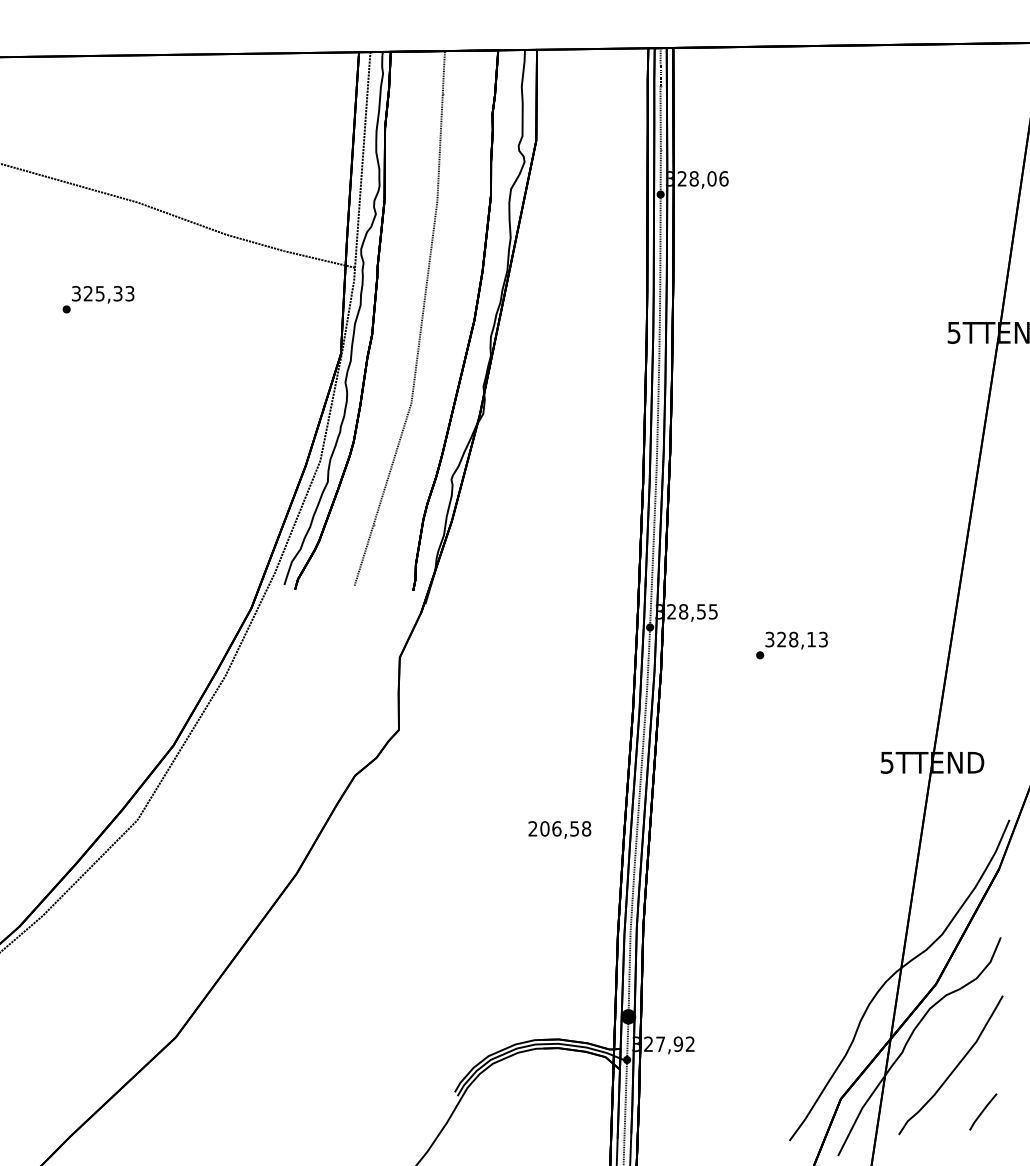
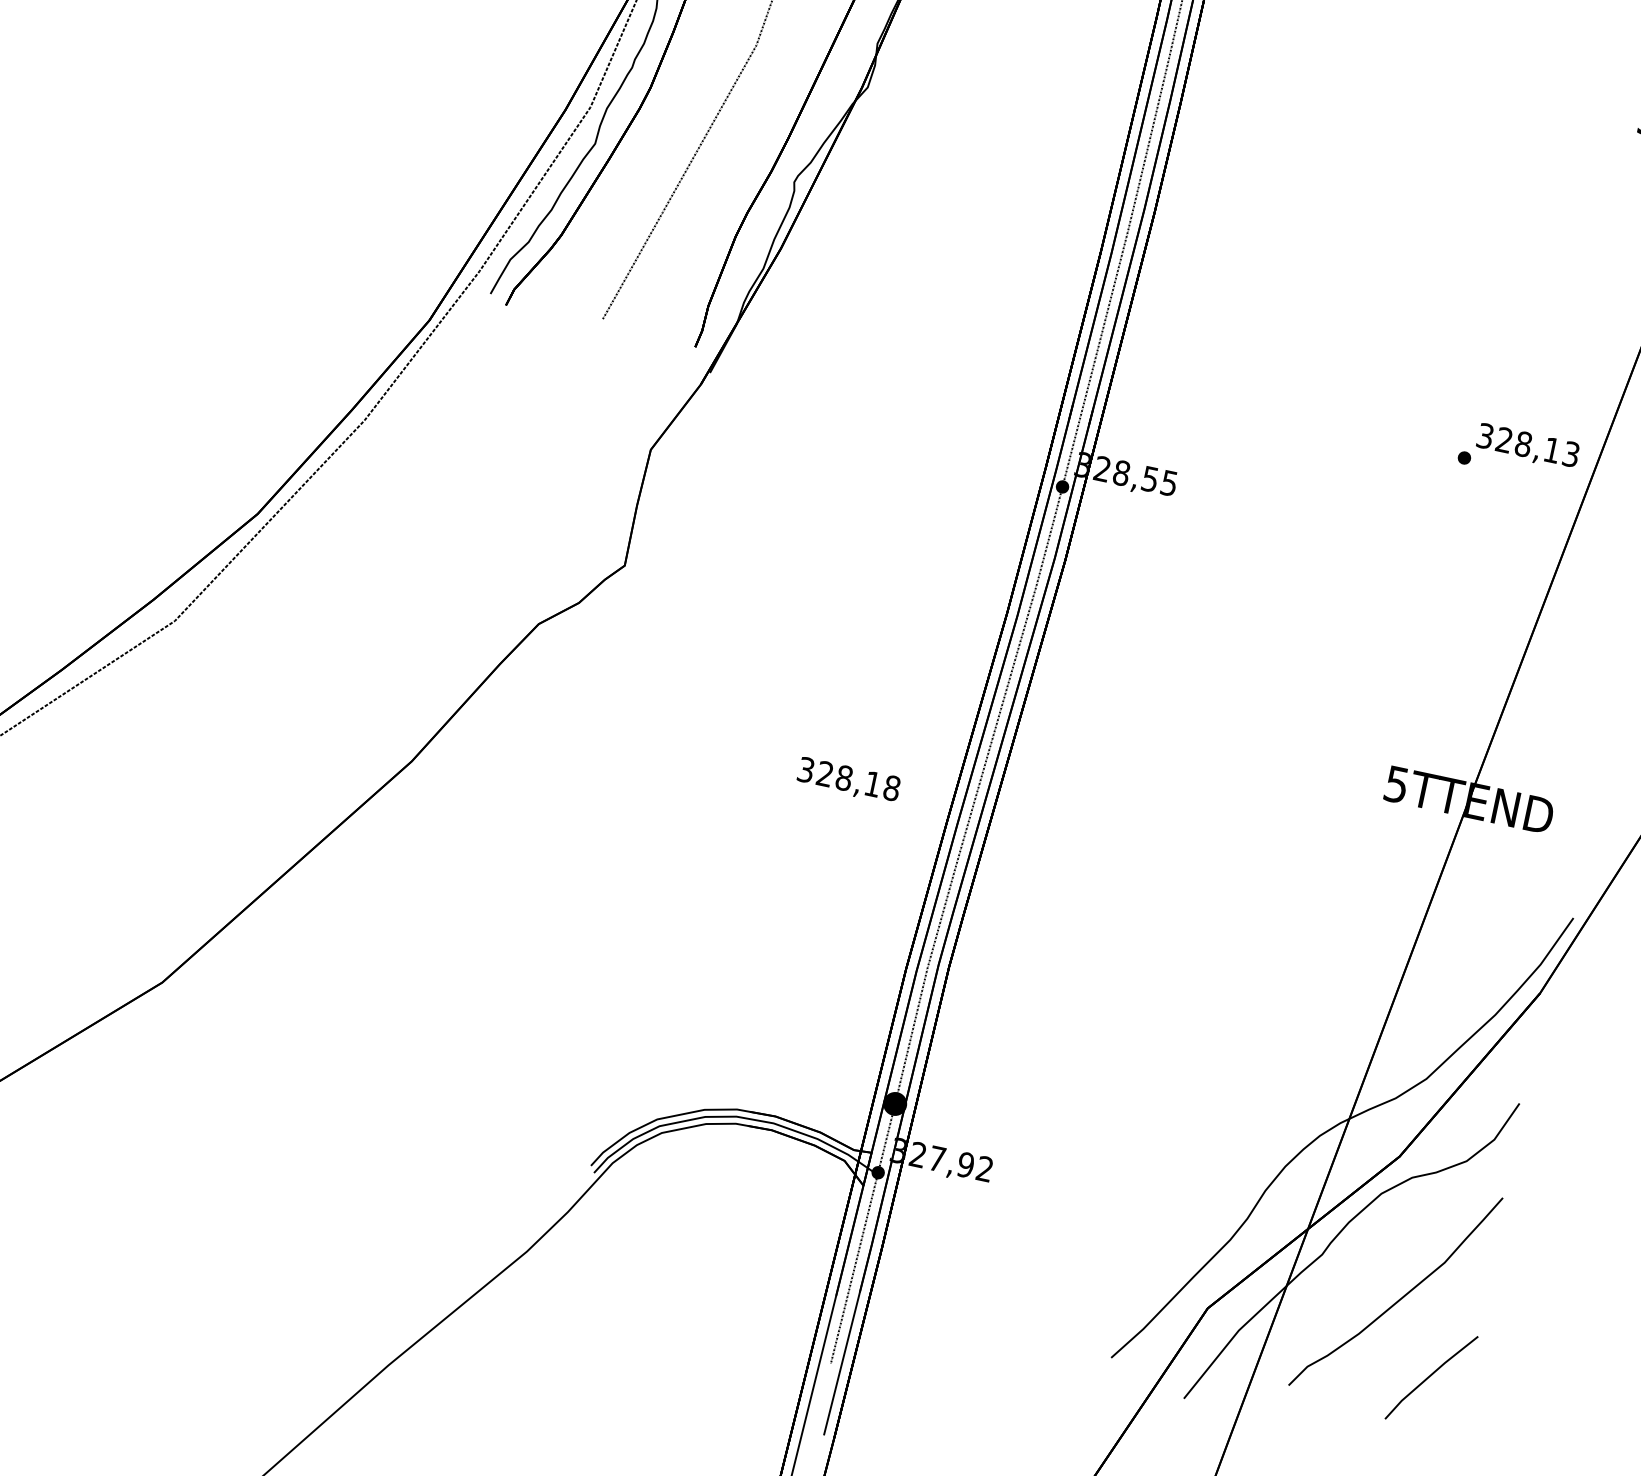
text: (791, 645) -> (1518, 452), moved
text: (553, 828) -> (839, 776), 206,58 -> 328,18
part: (983, 1111) -> (1432, 1376), size x1.67

